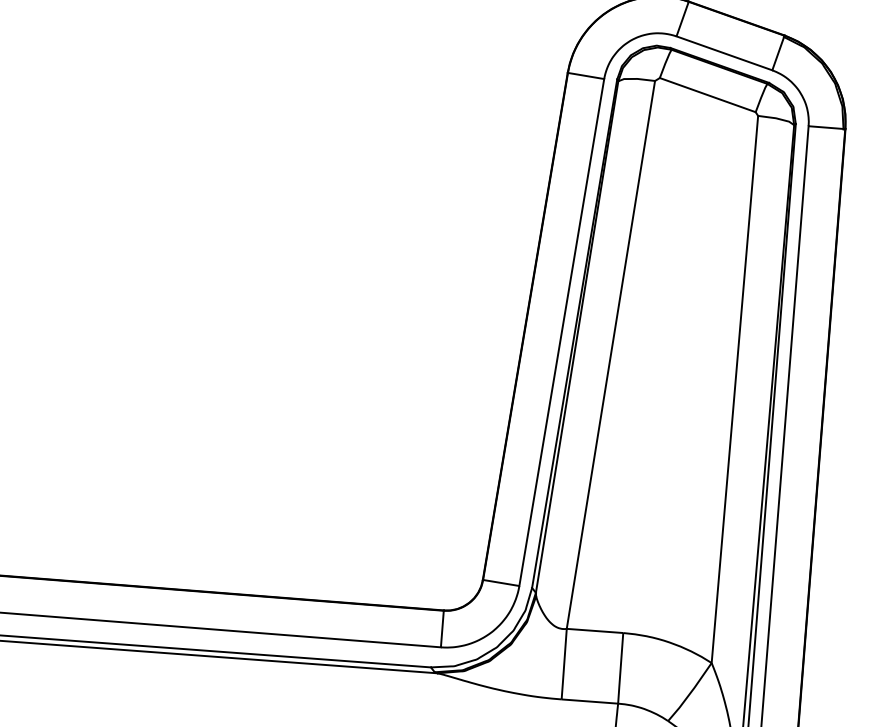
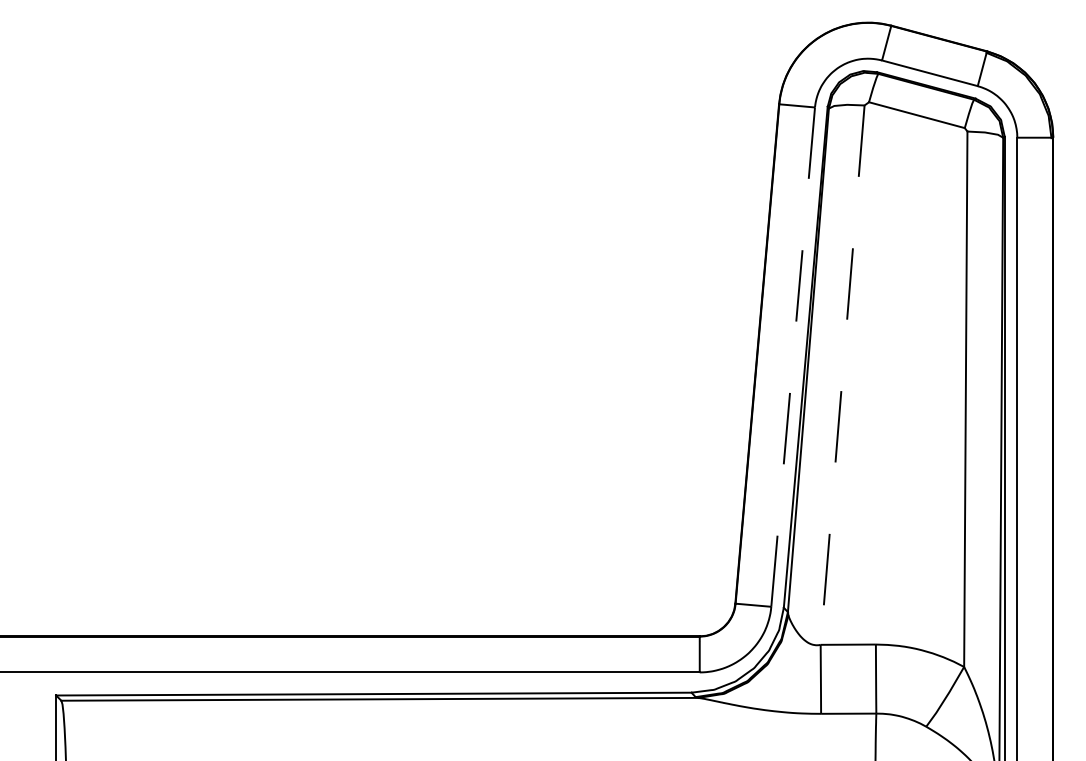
line: (562, 332) -> (793, 357), solid -> dashed
line: (610, 355) -> (842, 375), solid -> dashed

